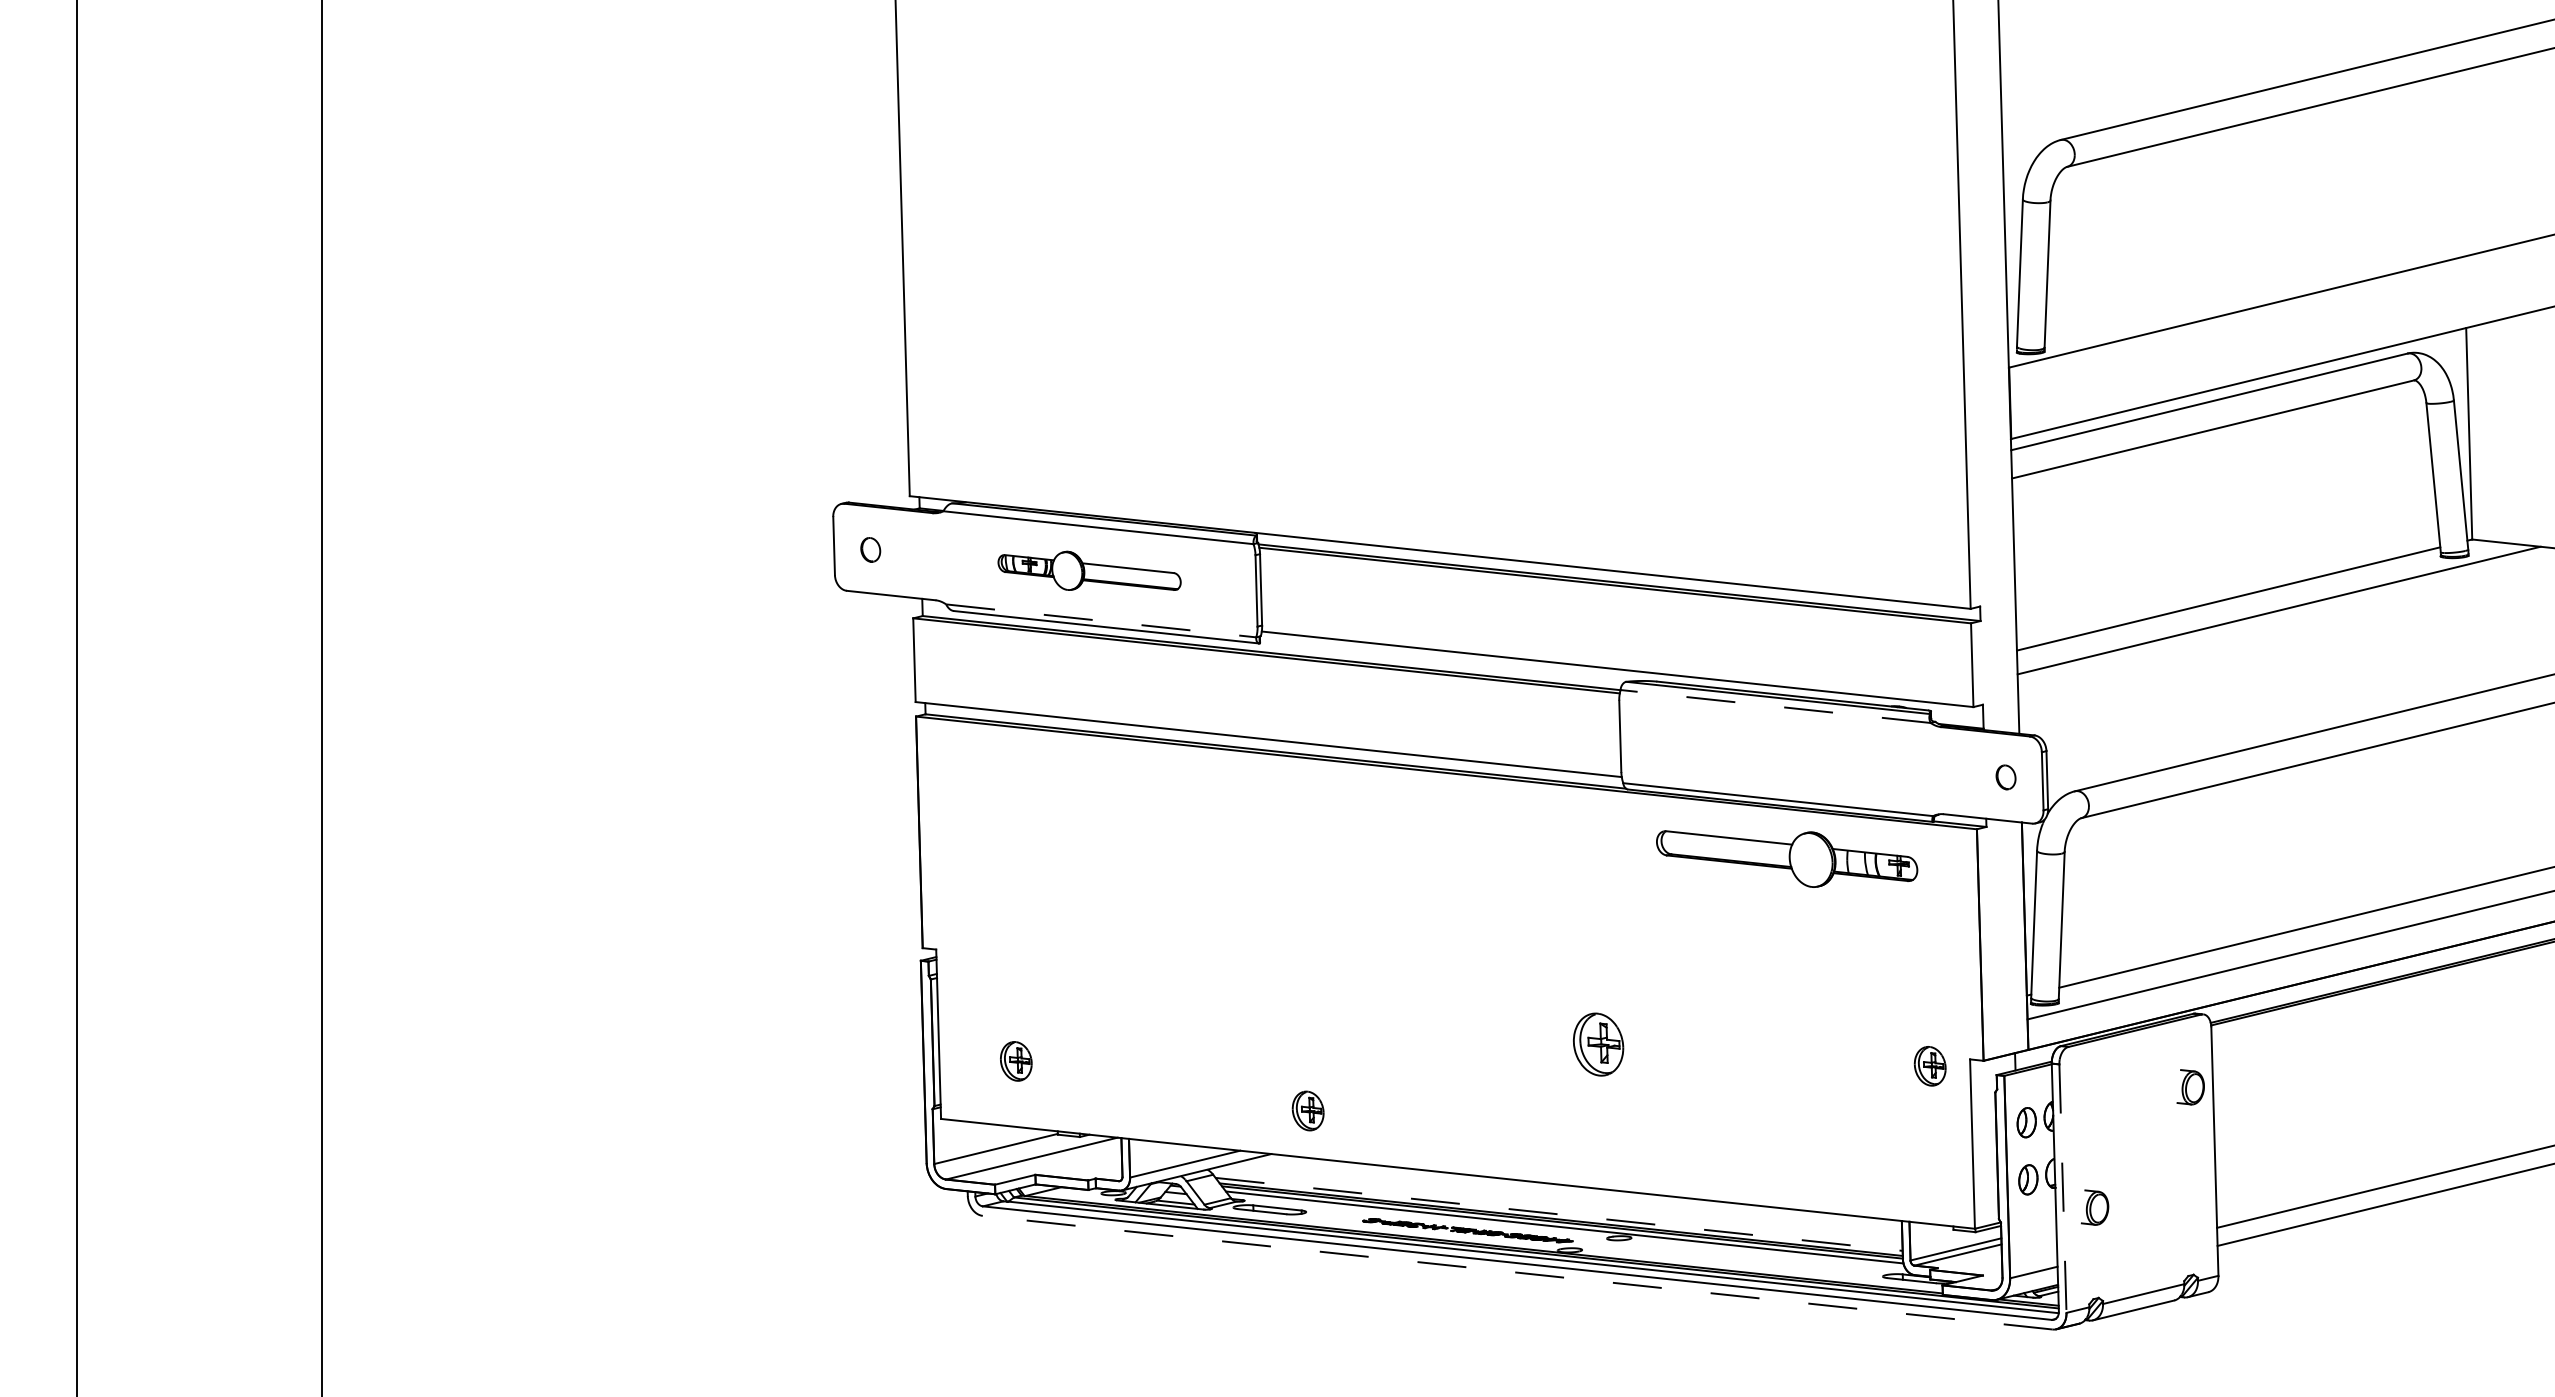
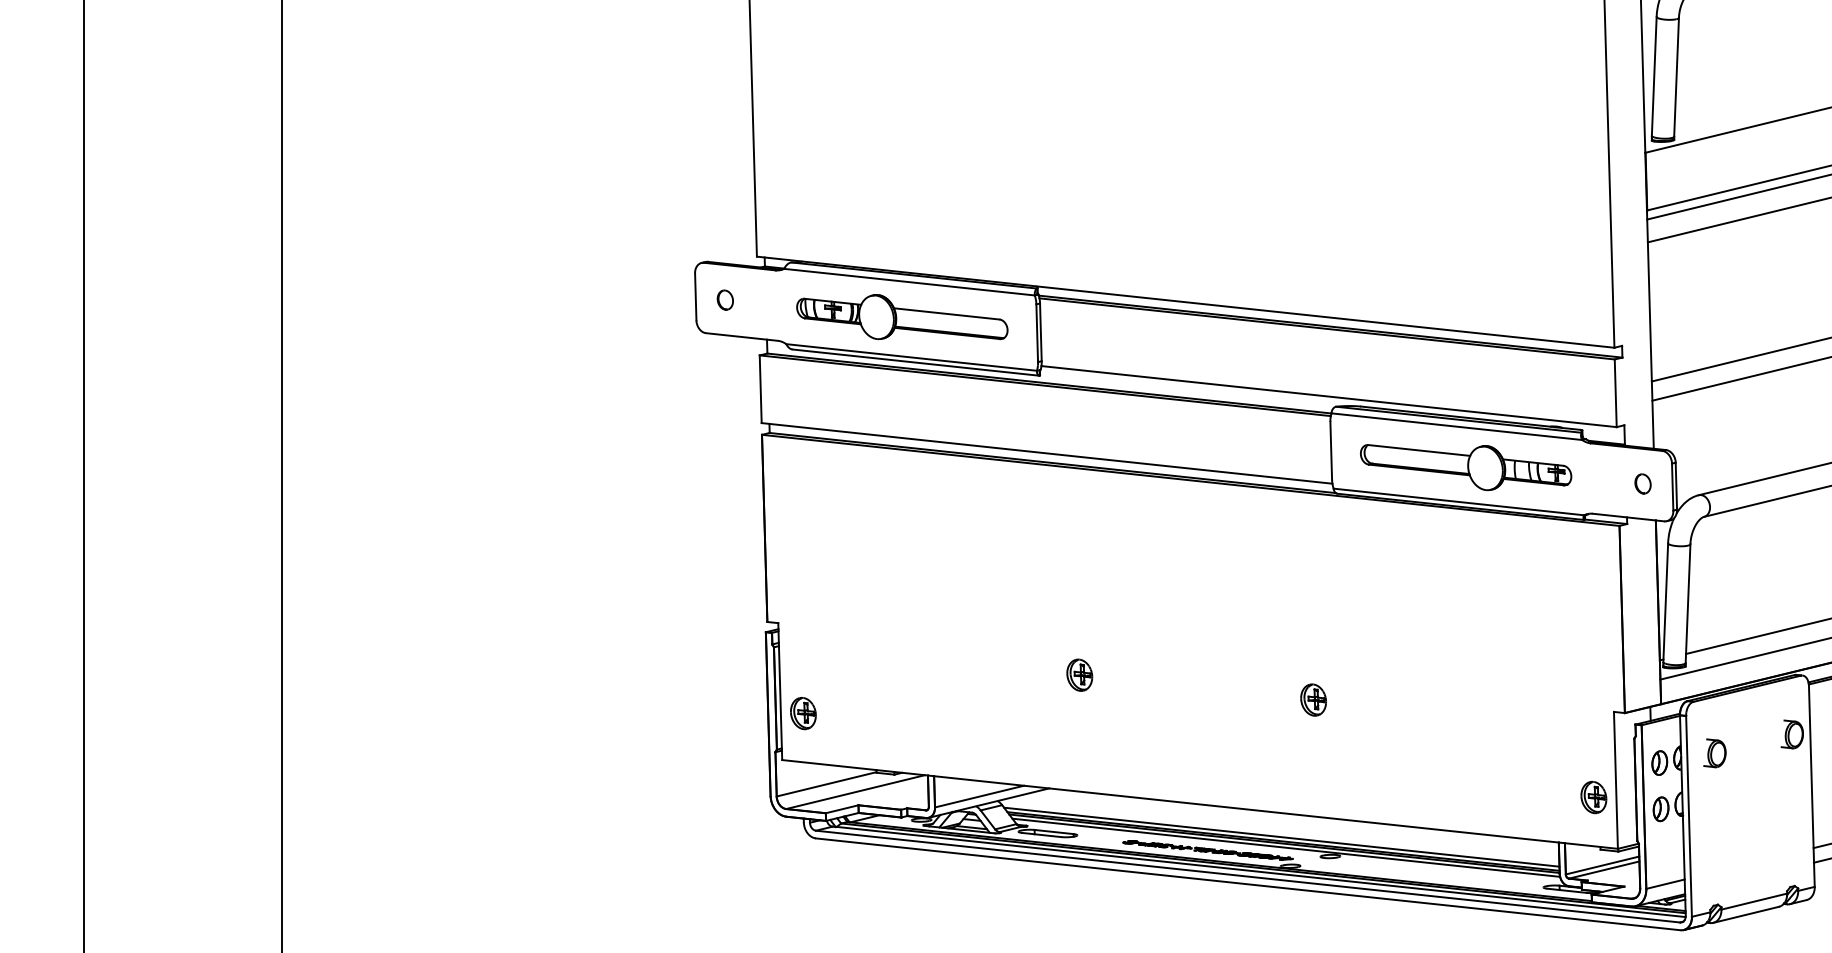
part: (1089, 570) -> (902, 316), size x1.43
line: (1101, 620) -> (911, 357), dashed -> solid
line: (1775, 706) -> (1456, 426), dashed -> solid
part: (1787, 858) -> (1466, 467), moved
part: (1598, 1044) -> (1313, 699), size x0.62
part: (1016, 1061) -> (803, 713), moved
part: (1929, 1066) -> (1593, 797), moved
part: (1307, 1110) -> (1079, 674), moved
line: (2062, 1189) -> (1688, 817), dashed -> solid
part: (2094, 1207) -> (1714, 753), moved
line: (1559, 1214) -> (1282, 837), dashed -> solid
line: (1517, 1272) -> (1248, 884), dashed -> solid

